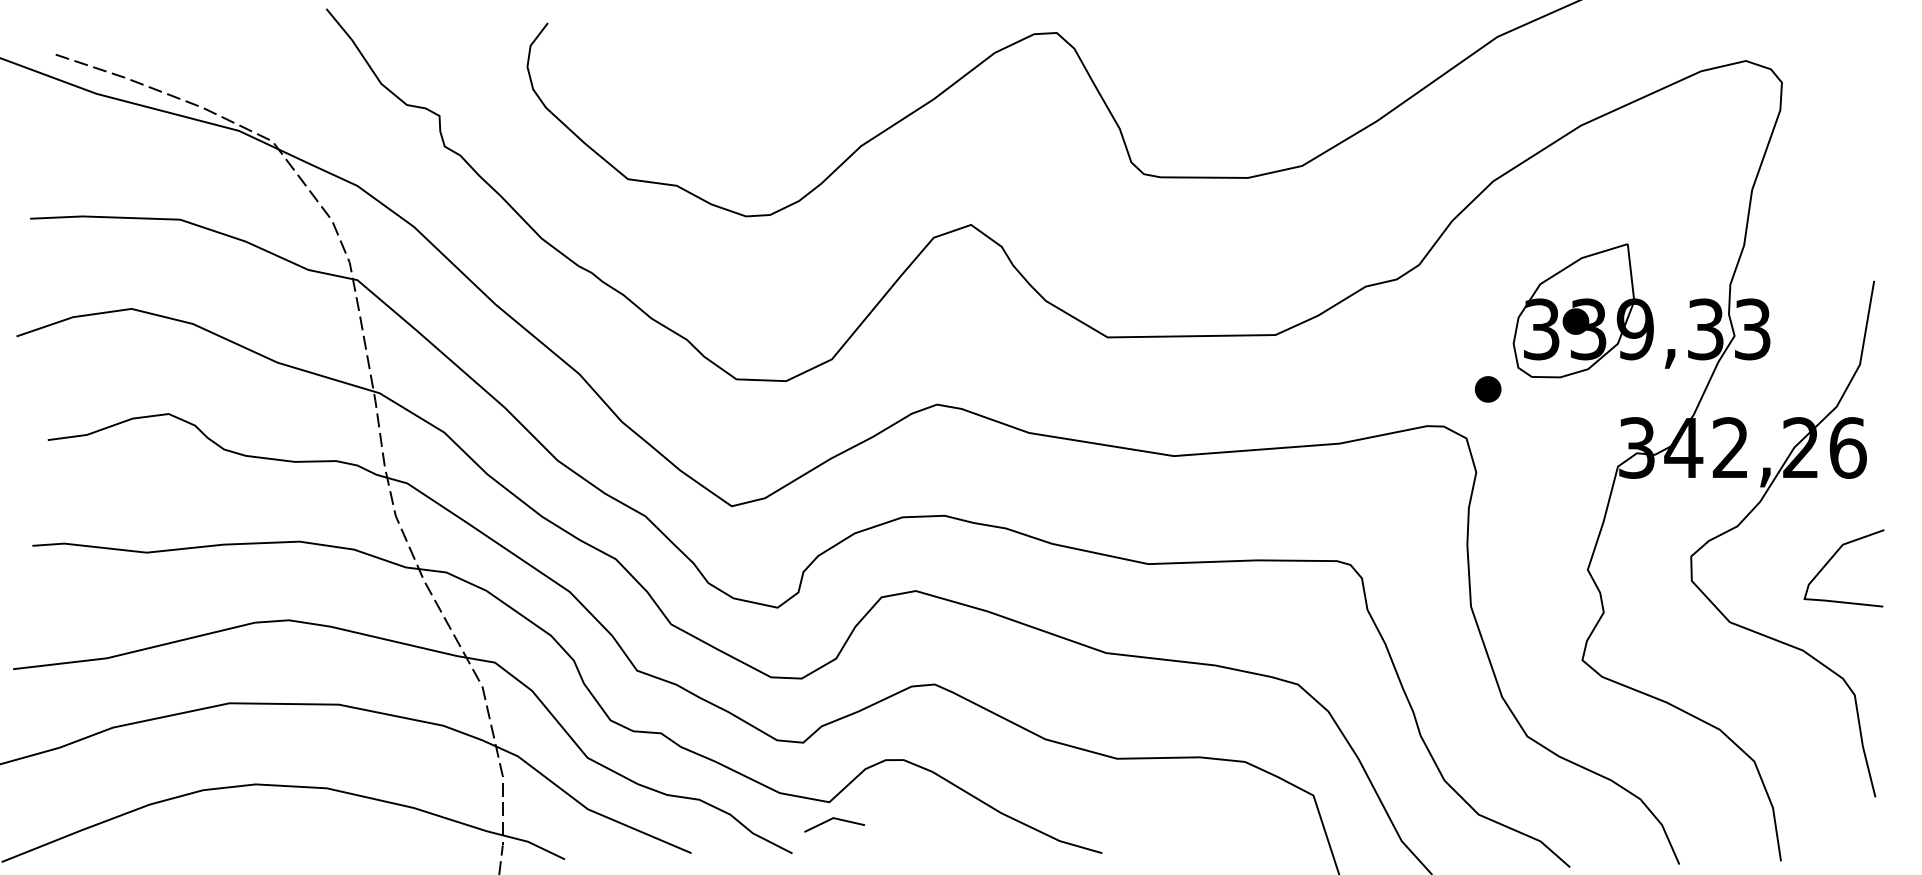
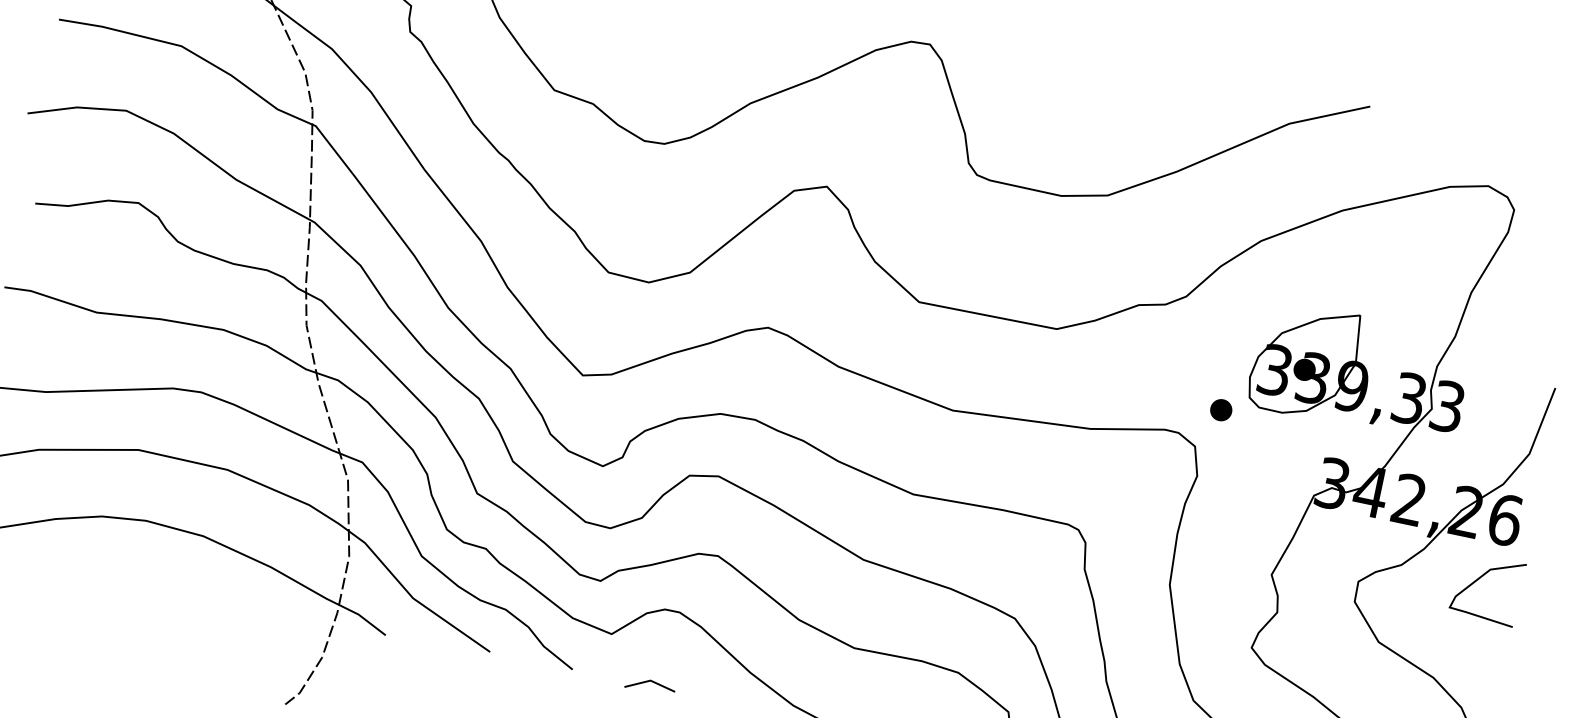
curve: (1833, 557) -> (1480, 578), moved
line: (834, 819) -> (651, 681), moved

